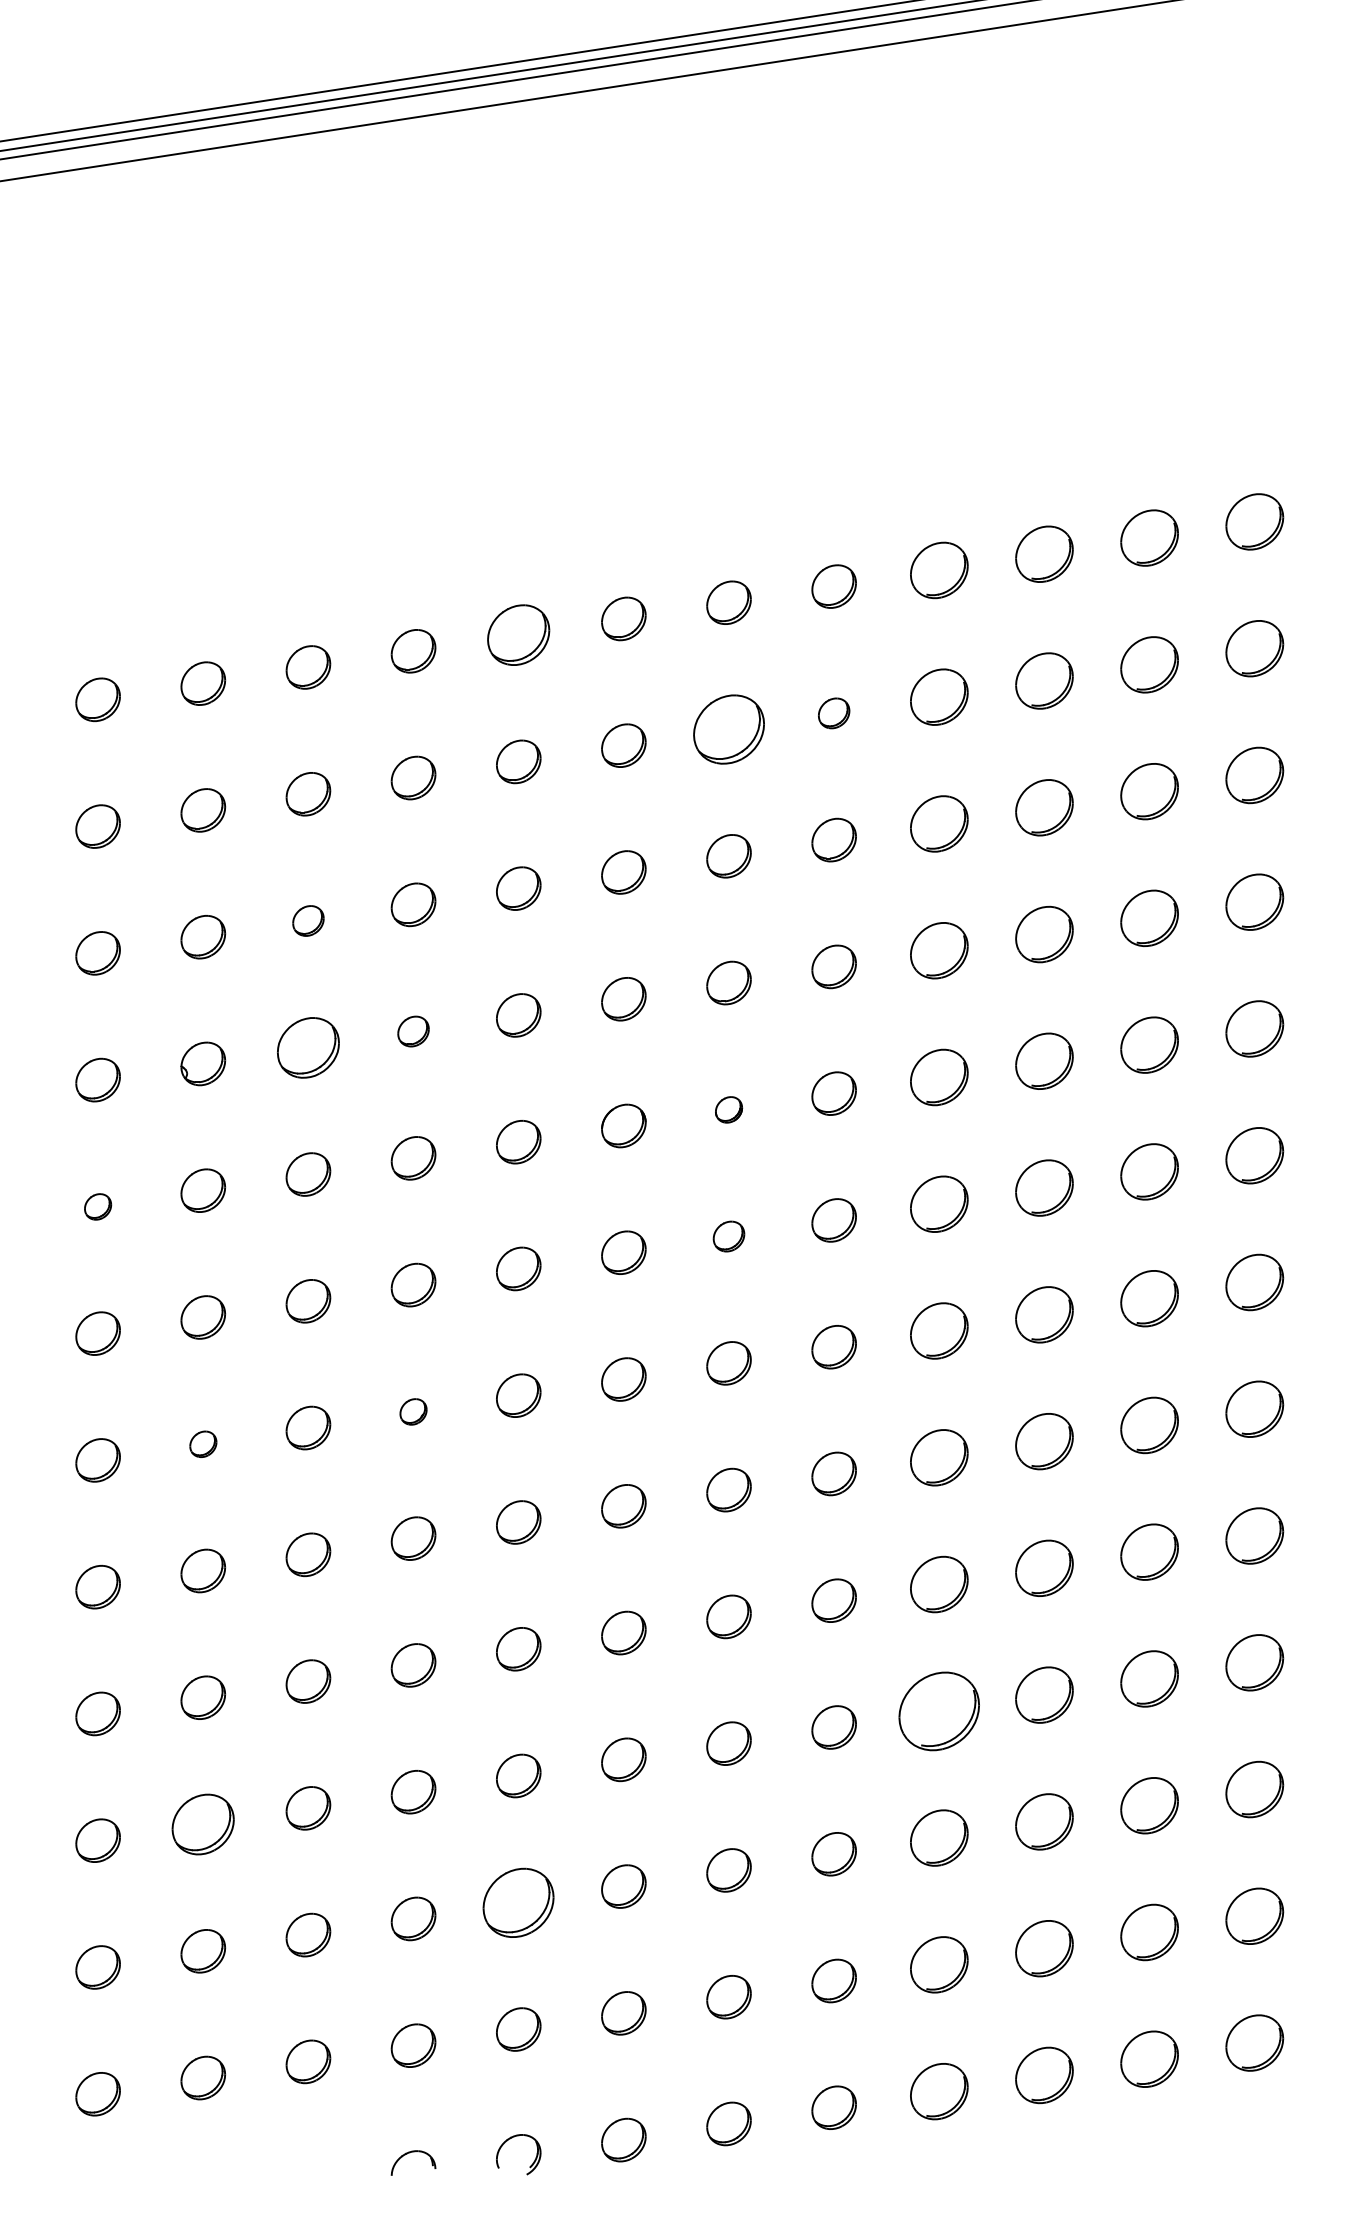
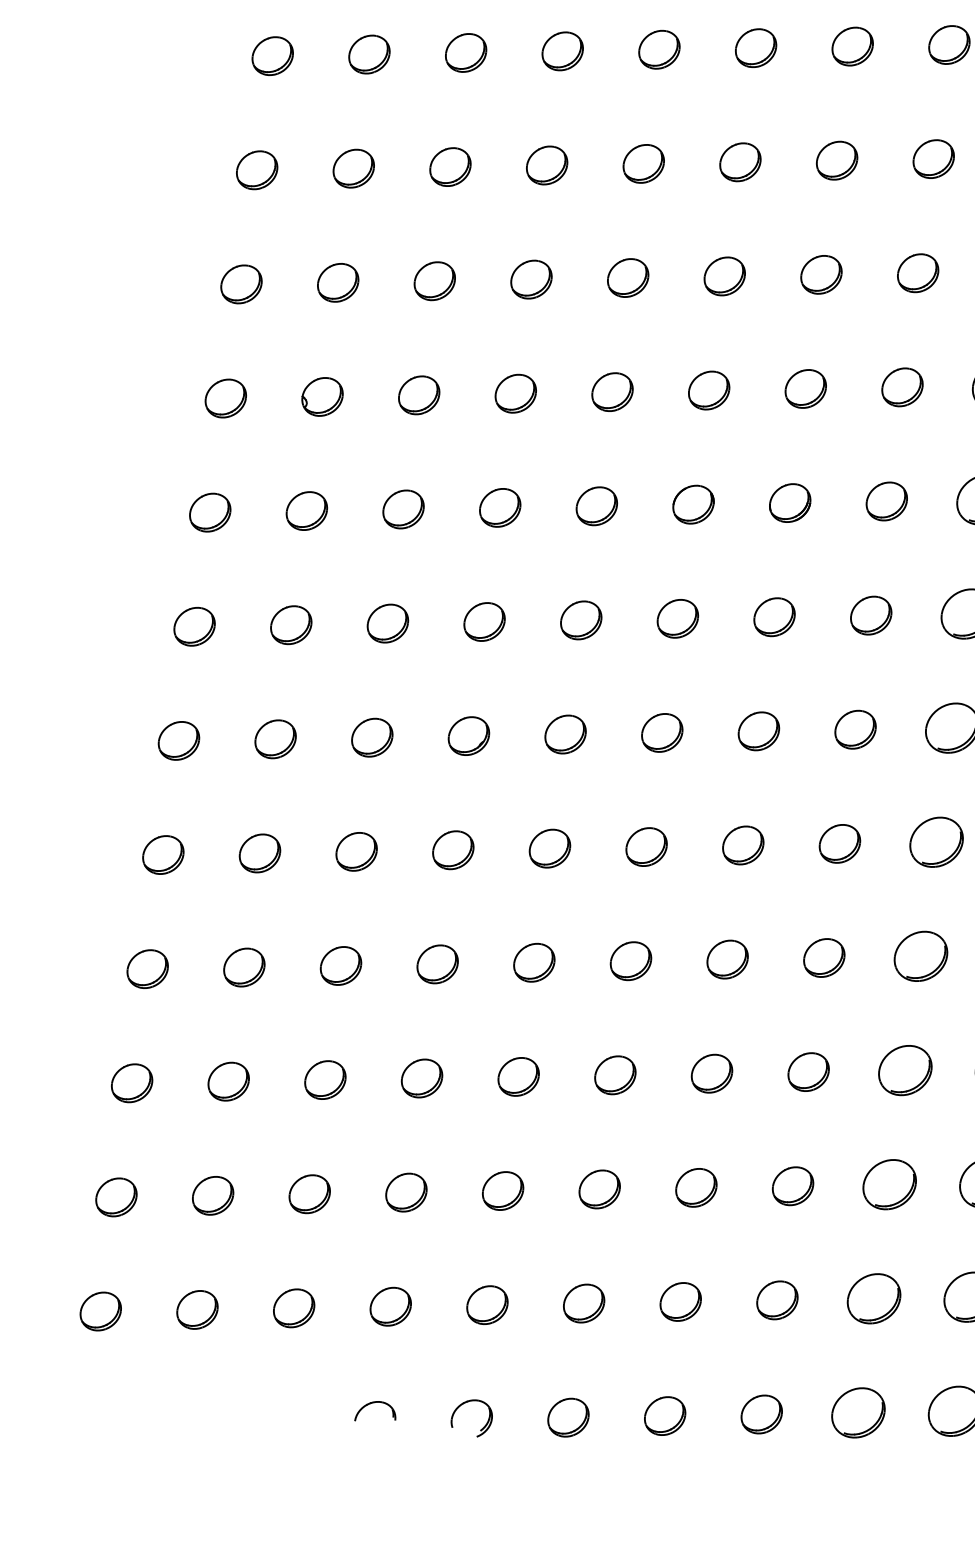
part: (518, 634) -> (659, 49), size x0.71
part: (833, 713) -> (933, 159), size x1.43
part: (728, 729) -> (836, 160), size x0.62
part: (308, 920) -> (434, 280), size x1.43
part: (413, 1031) -> (515, 393), size x1.43
part: (308, 1047) -> (419, 395), size x0.71
part: (728, 1109) -> (789, 502), size x1.67
part: (97, 1206) -> (209, 512), size x1.67
part: (728, 1236) -> (774, 617), size x1.43
part: (413, 1411) -> (468, 735), size x1.67
part: (203, 1444) -> (275, 739), size x1.67
part: (939, 1710) -> (905, 1069), size x0.71
part: (203, 1824) -> (228, 1081), size x0.71
part: (518, 1902) -> (502, 1190), size x0.62

